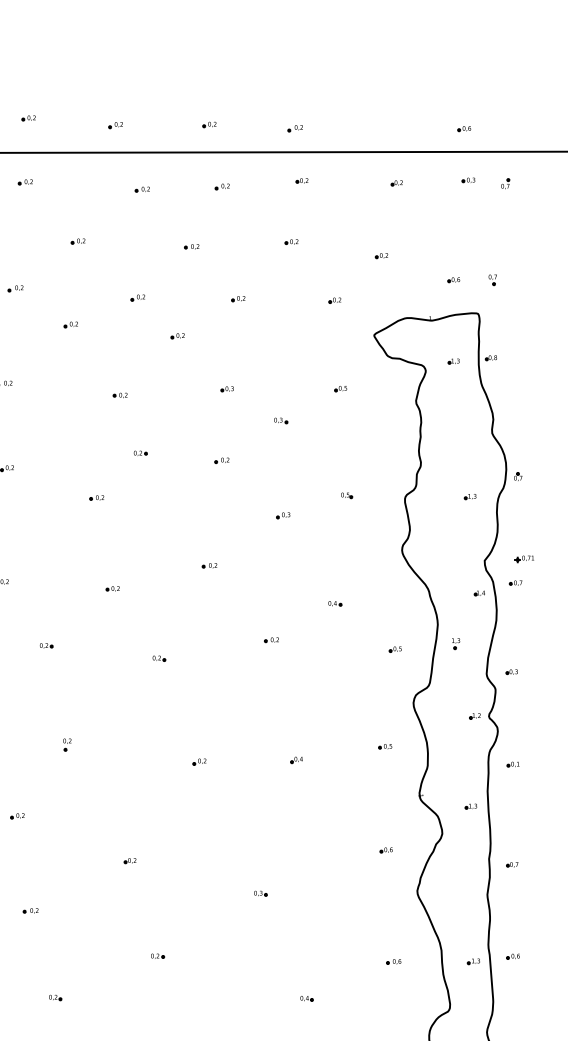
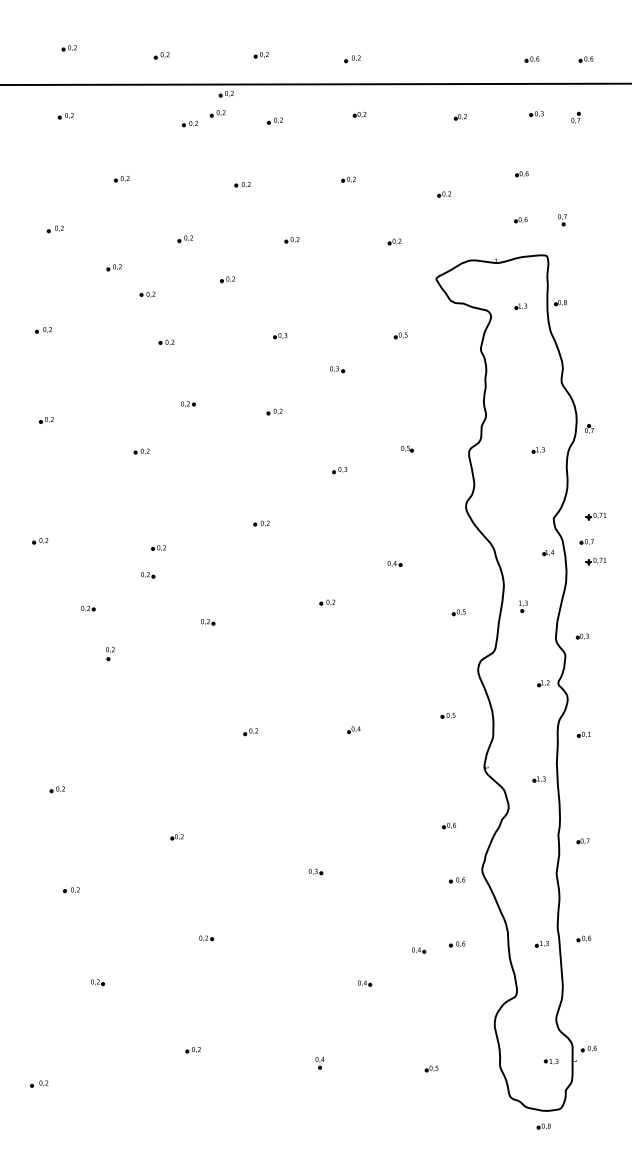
part: (514, 128) -> (585, 59), added
part: (175, 161) -> (225, 94), added
part: (168, 179) -> (217, 113), added
part: (454, 237) -> (521, 174), added
part: (102, 350) -> (147, 294), added
part: (524, 601) -> (595, 561), added
part: (103, 614) -> (148, 575), added
part: (67, 745) -> (110, 654), moved
part: (394, 901) -> (457, 880), added
part: (358, 967) -> (419, 950), added

